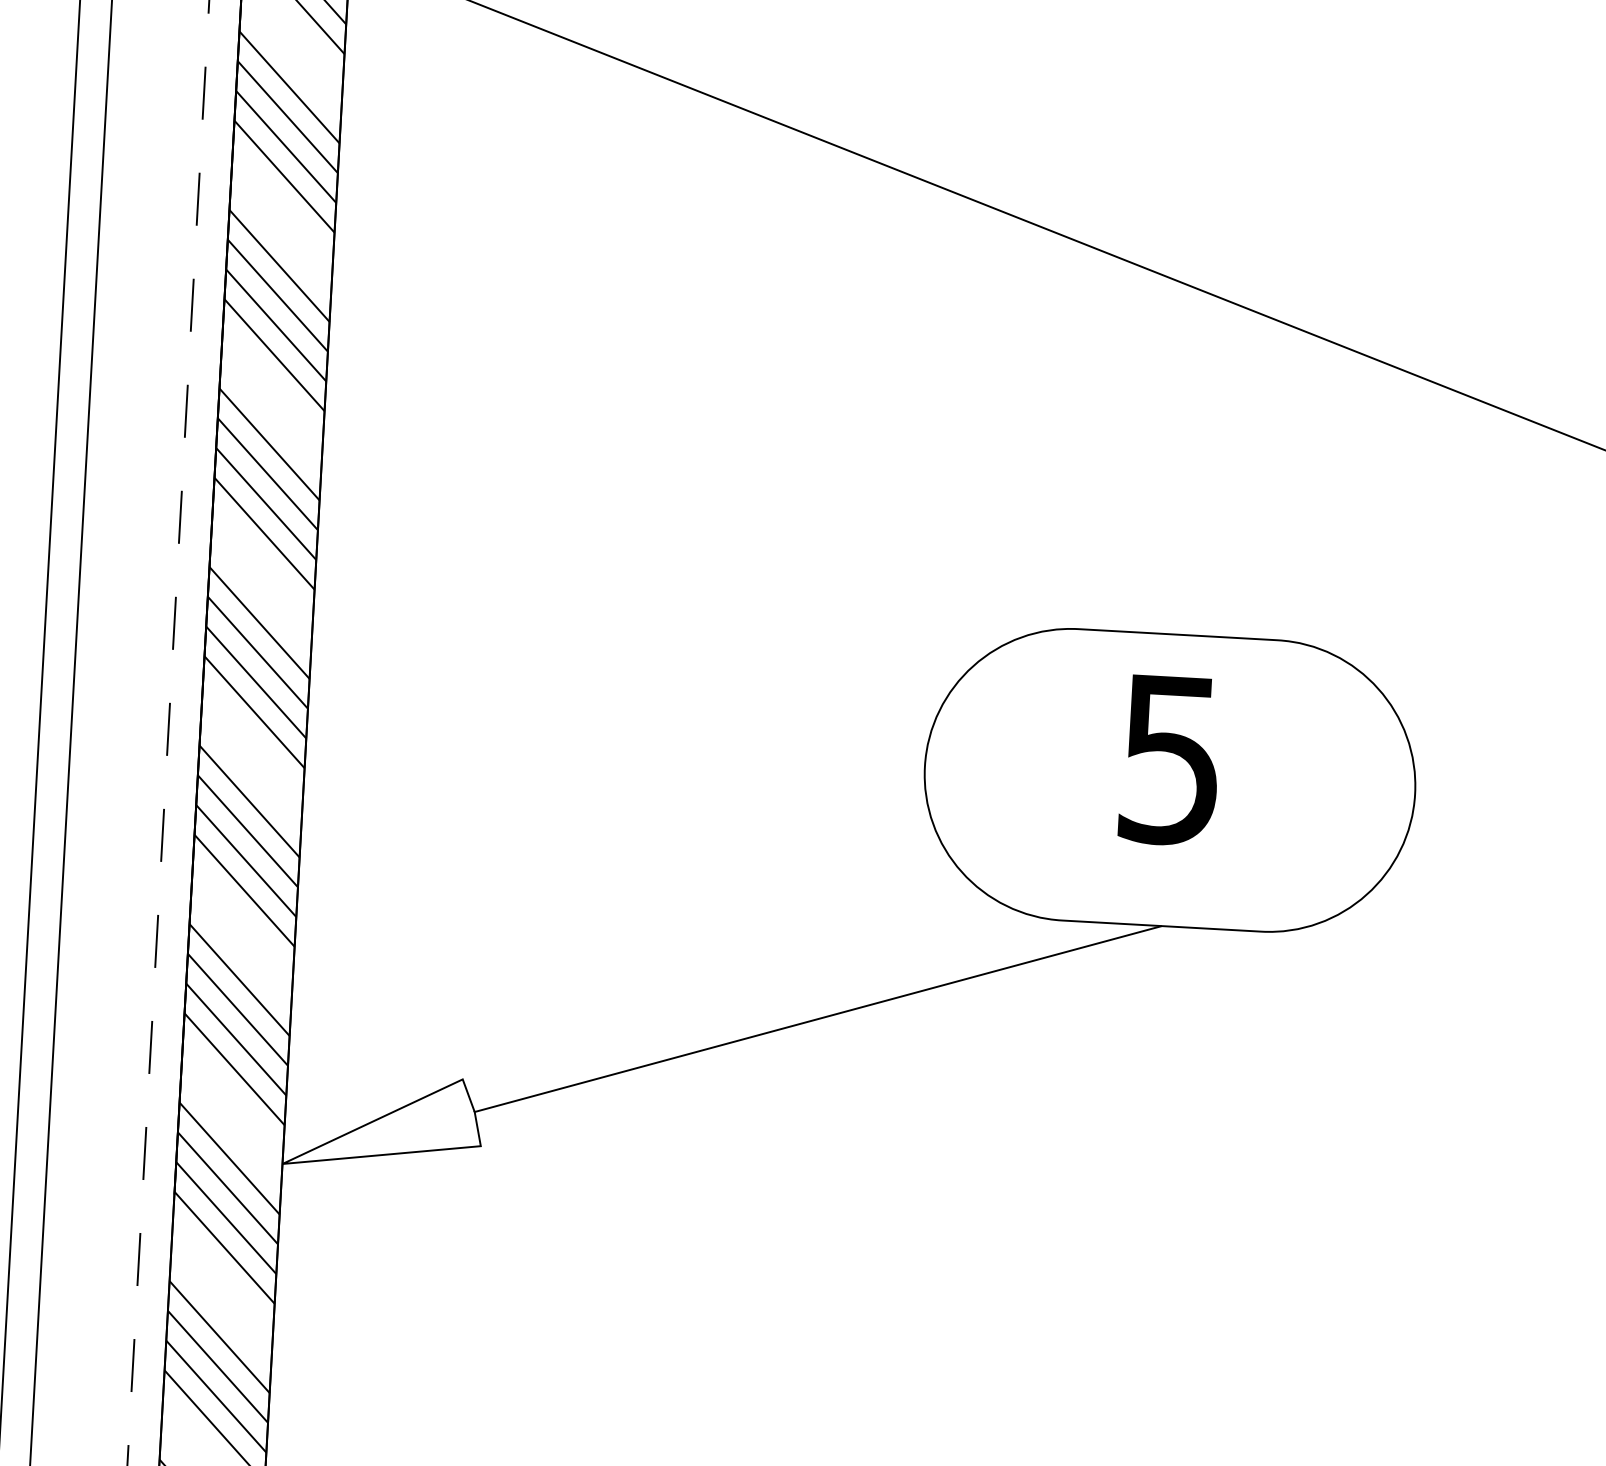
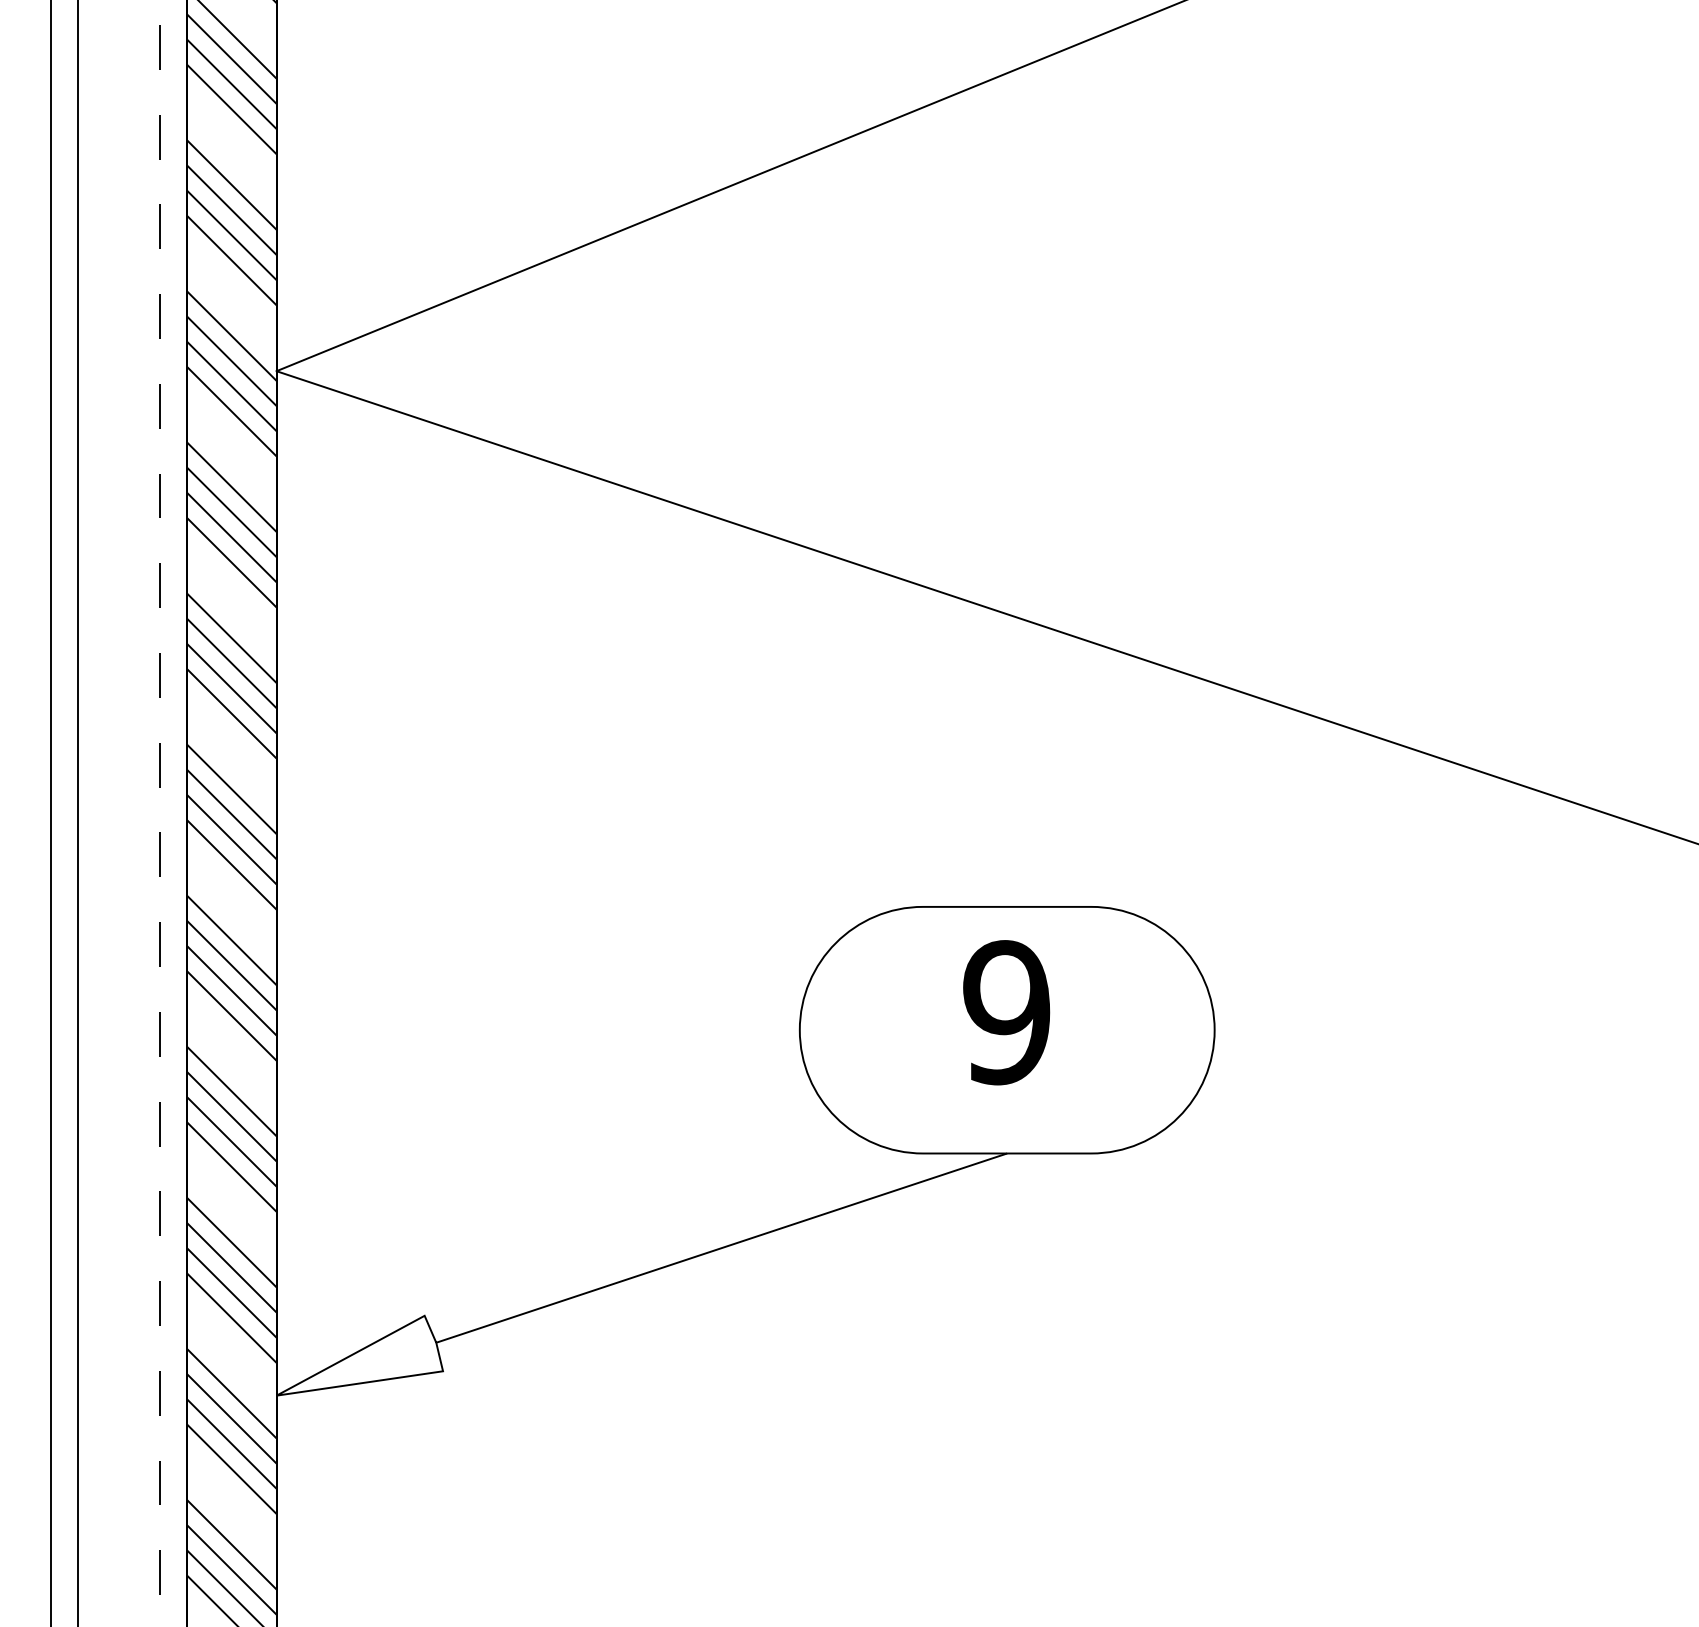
text: (1170, 759) -> (1006, 1012), 5 -> 9

